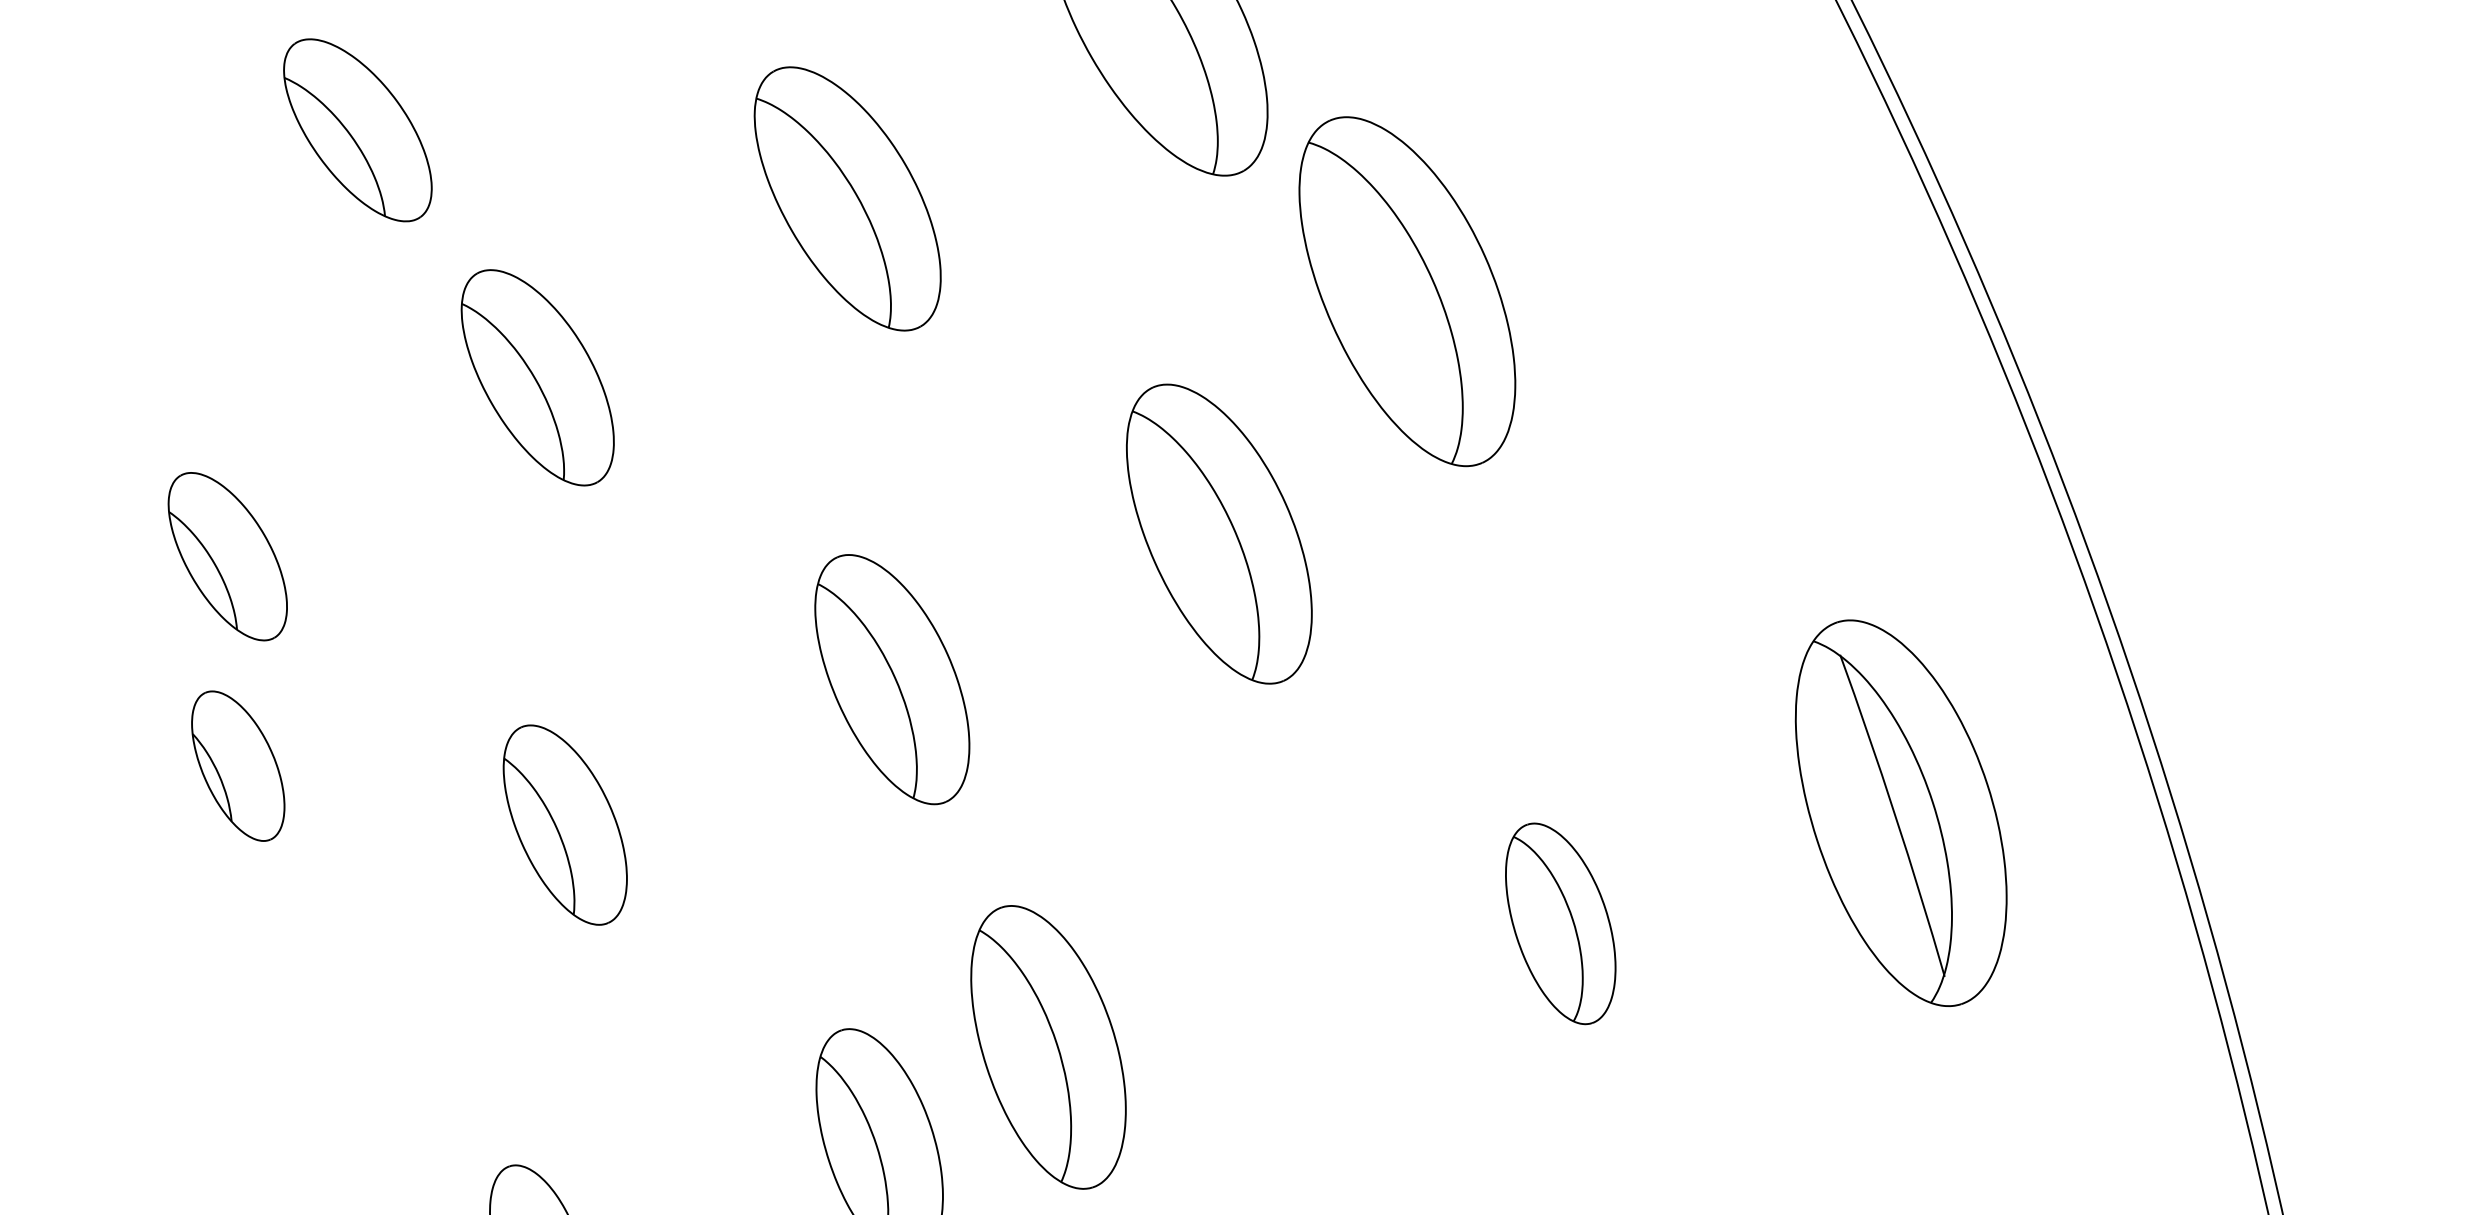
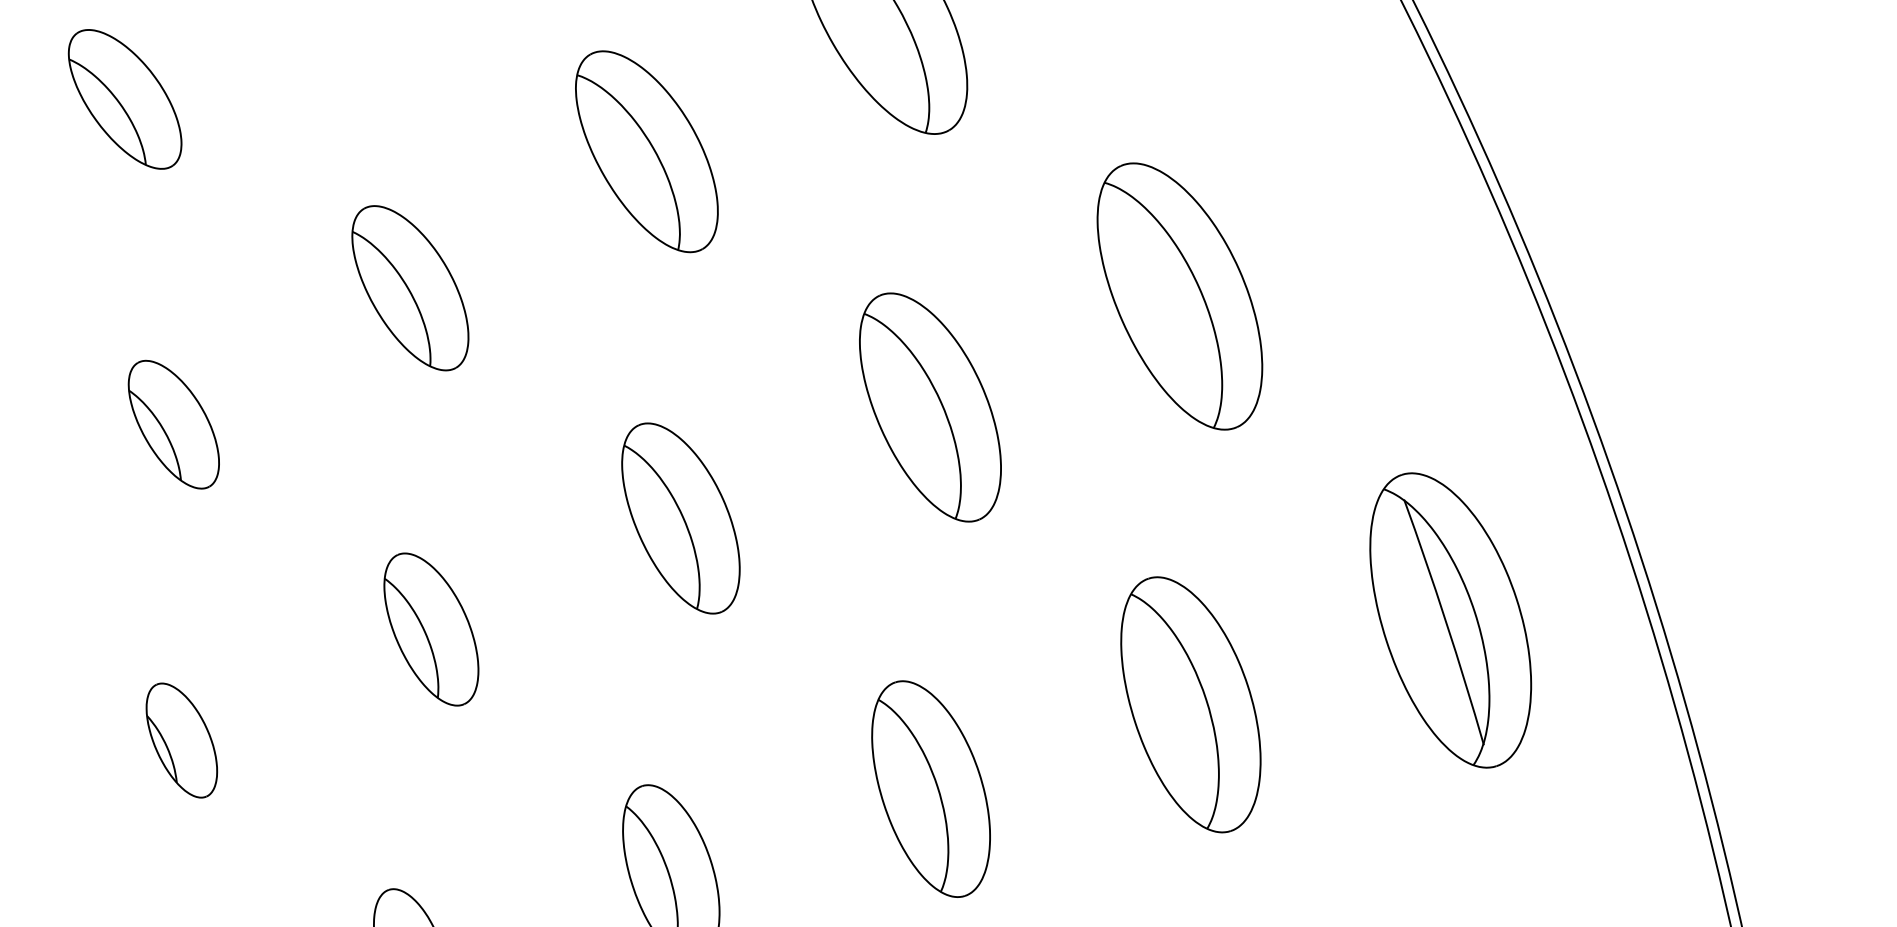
part: (357, 130) -> (124, 99), moved
part: (1406, 291) -> (1179, 296), moved
part: (237, 766) -> (181, 740), moved
part: (1560, 923) -> (1190, 704), size x1.67
part: (1047, 1046) -> (930, 788), moved

